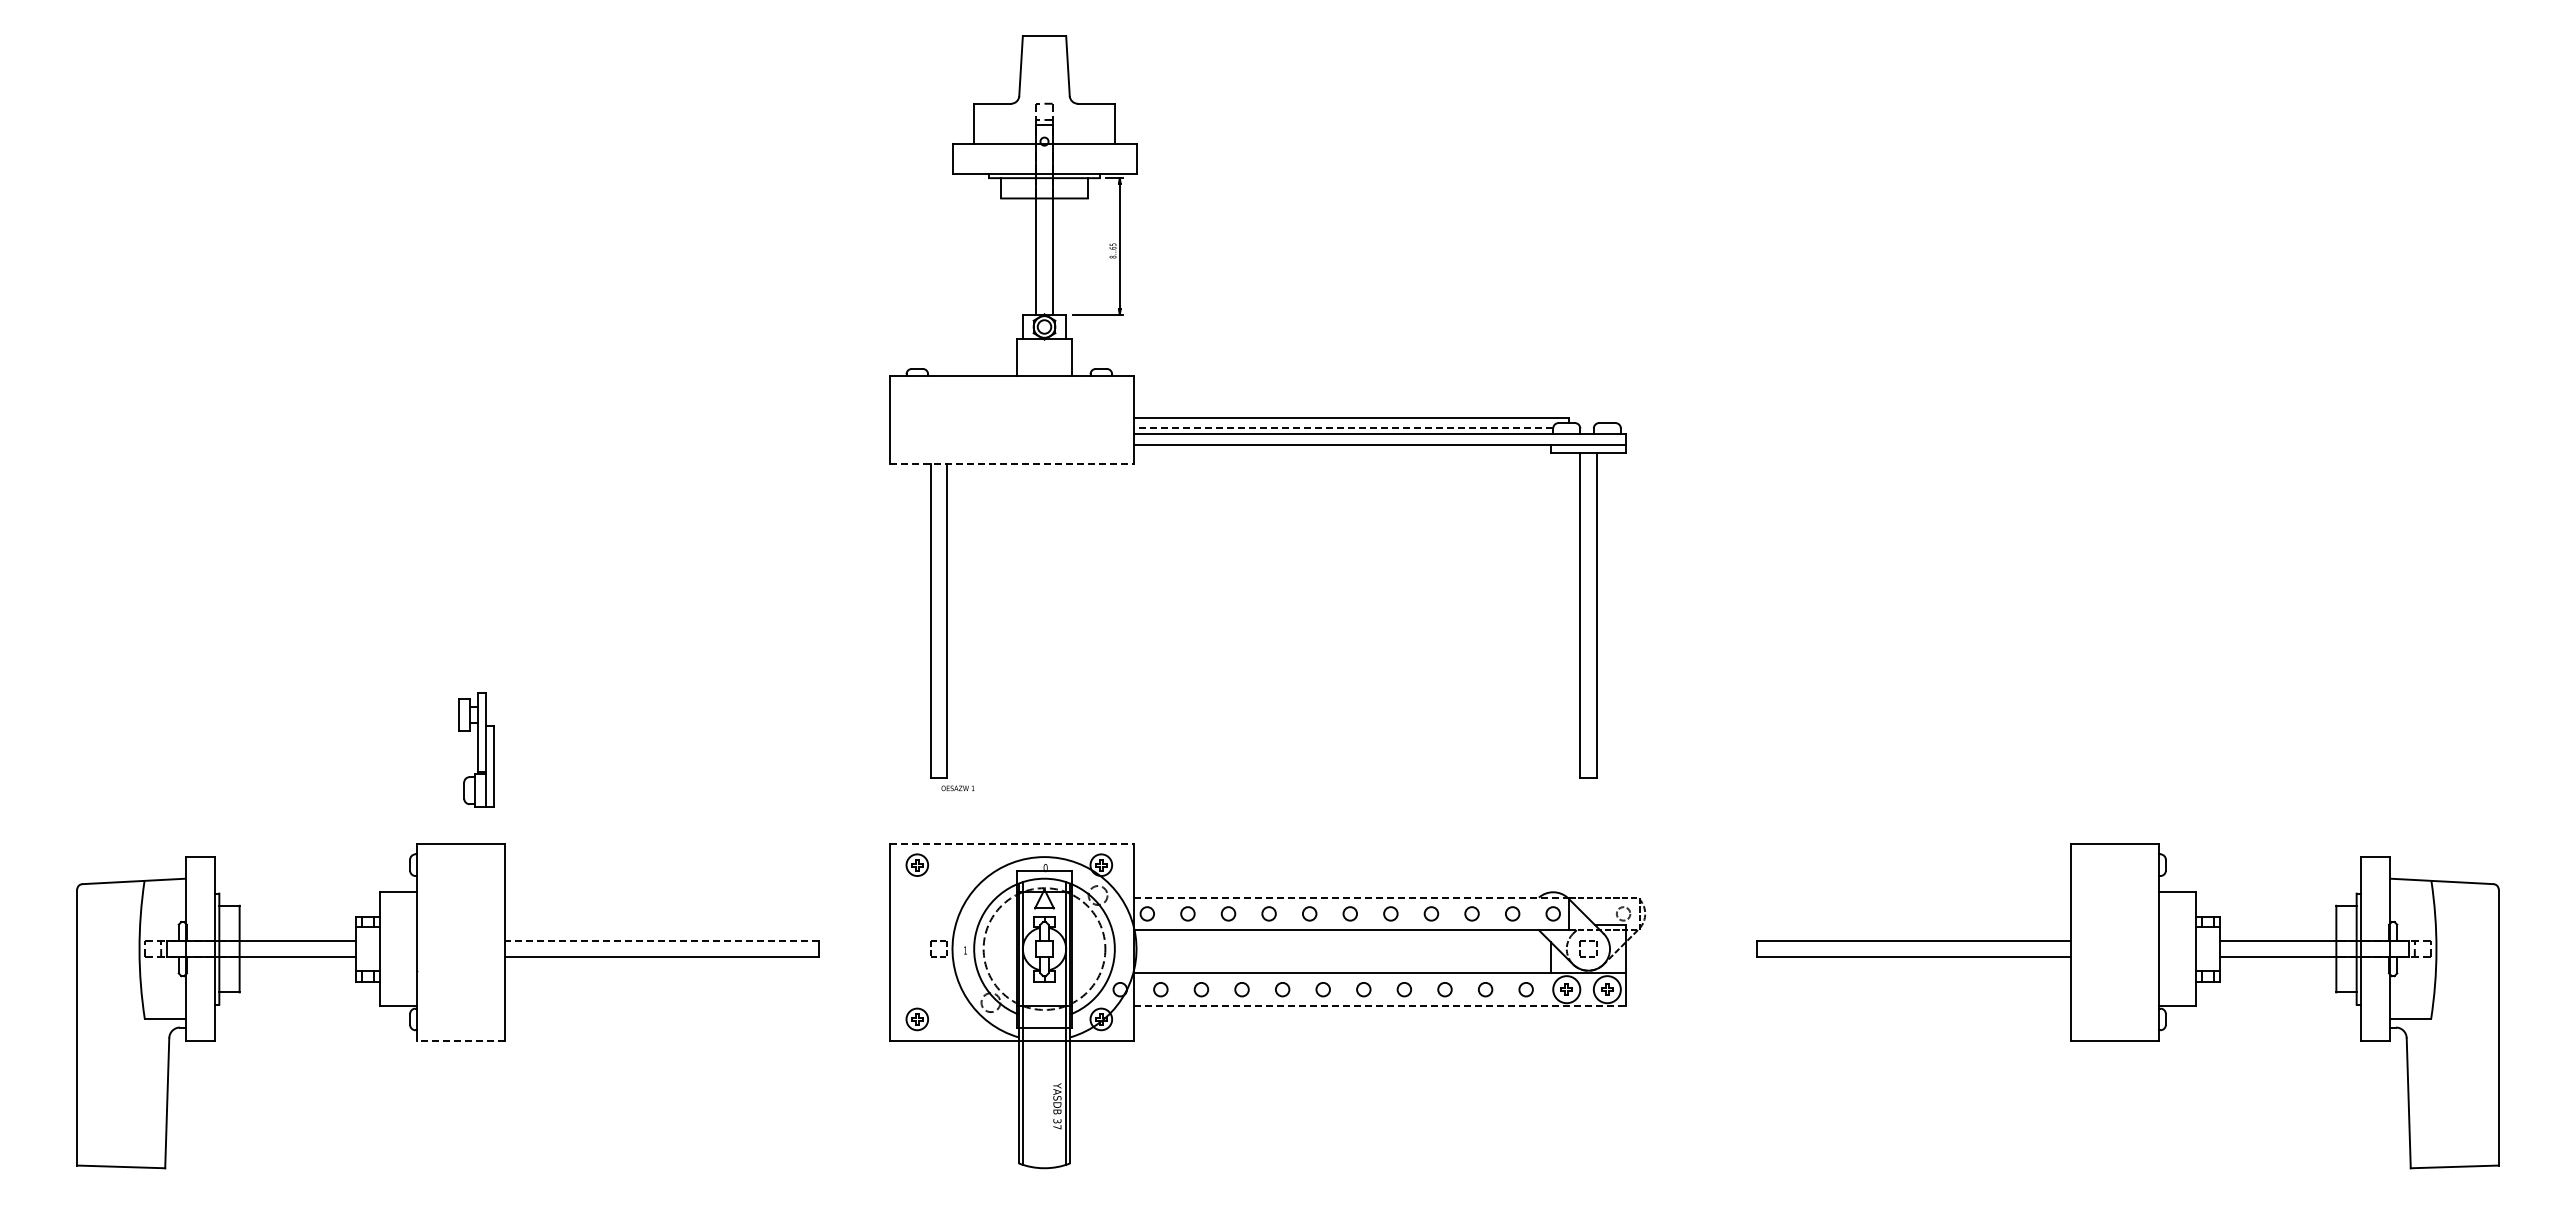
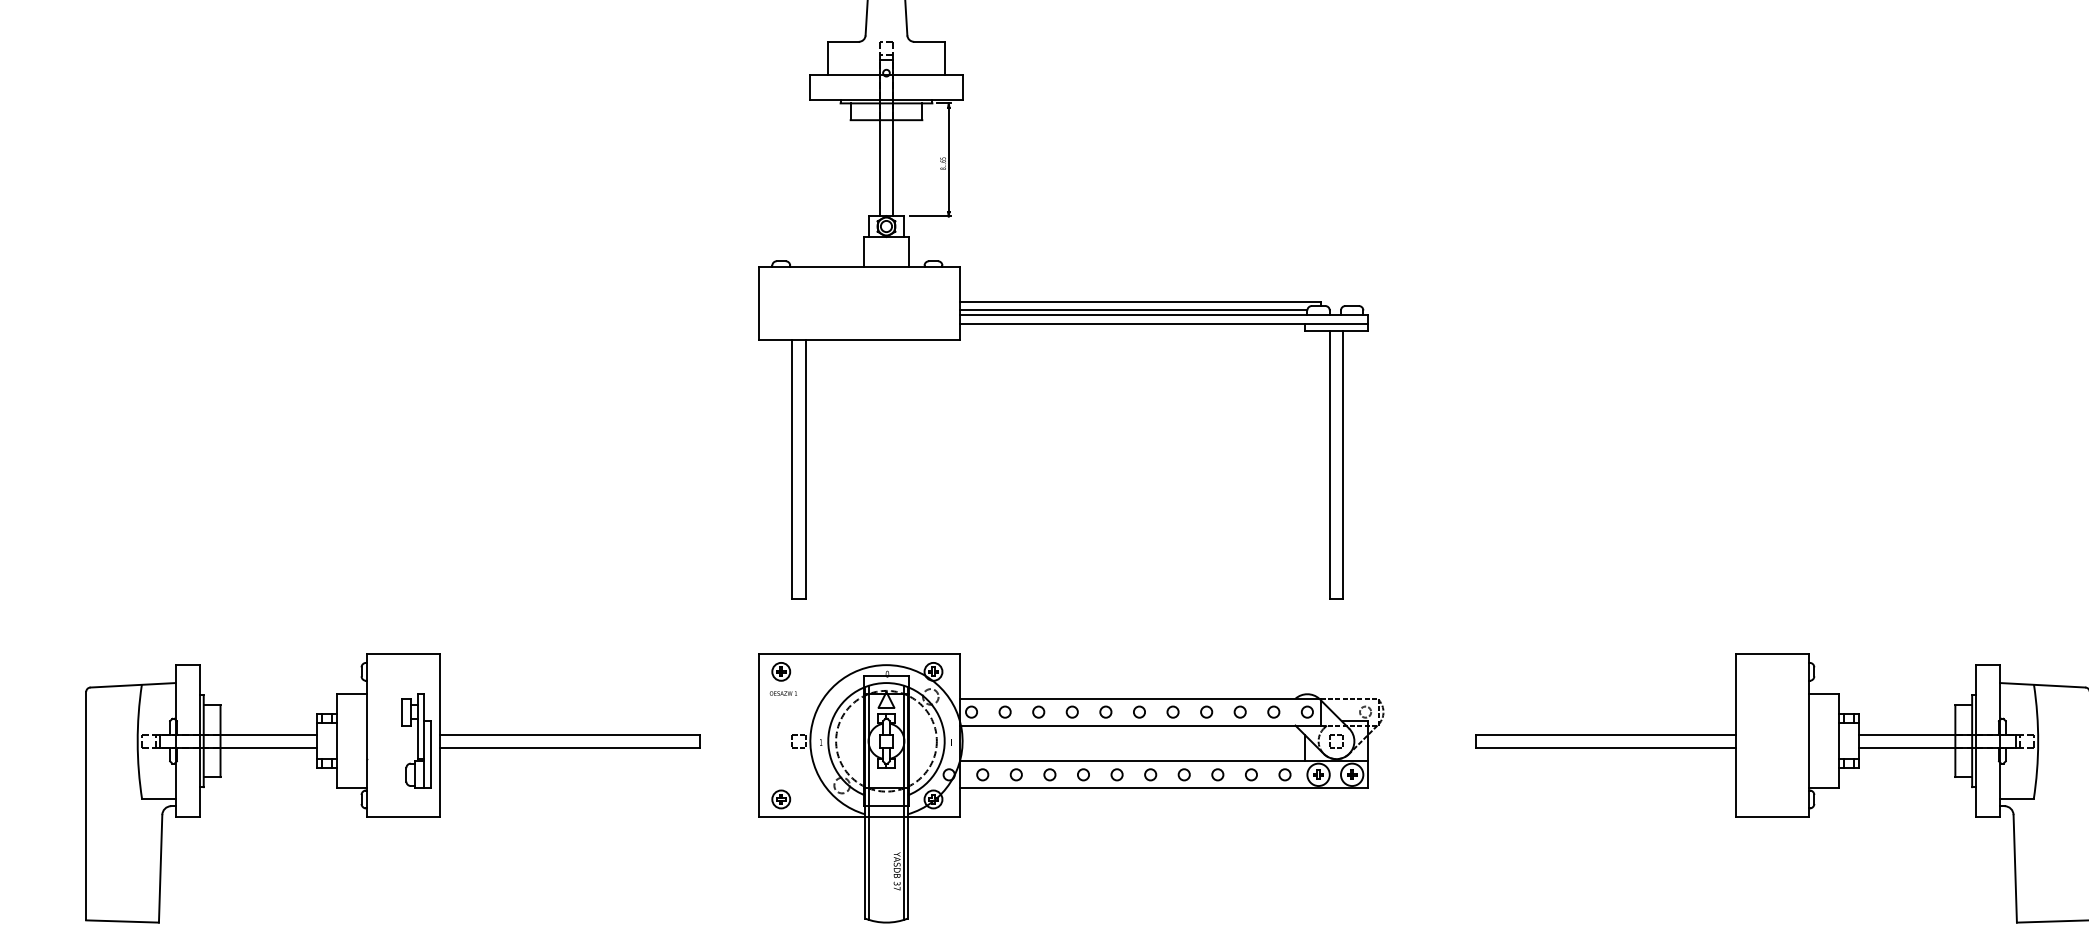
line: (1343, 428) -> (1133, 310), dashed -> solid
line: (1012, 463) -> (859, 339), dashed -> solid
part: (476, 749) -> (416, 740), moved
text: (957, 788) -> (783, 693), moved
line: (1012, 843) -> (859, 653), dashed -> solid
line: (1351, 897) -> (1140, 698), dashed -> solid
line: (661, 940) -> (569, 734), dashed -> solid
line: (1380, 1005) -> (1164, 787), dashed -> solid
line: (460, 1041) -> (403, 817), dashed -> solid

